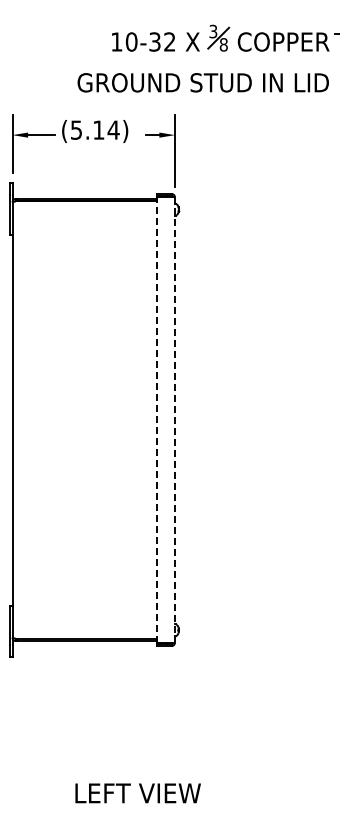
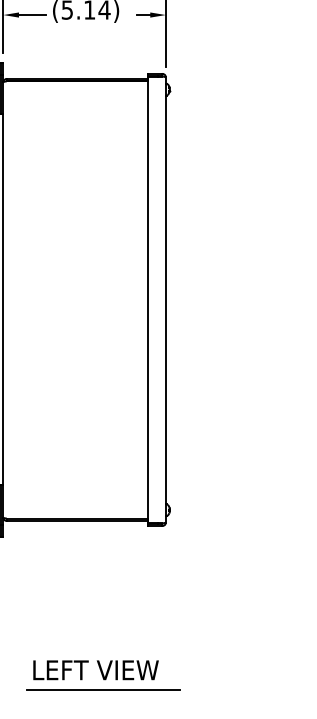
line: (157, 419) -> (148, 299), dashed -> solid
line: (174, 420) -> (165, 300), dashed -> solid
text: (137, 793) -> (95, 670), moved
line: (112, 810) -> (103, 690), added

